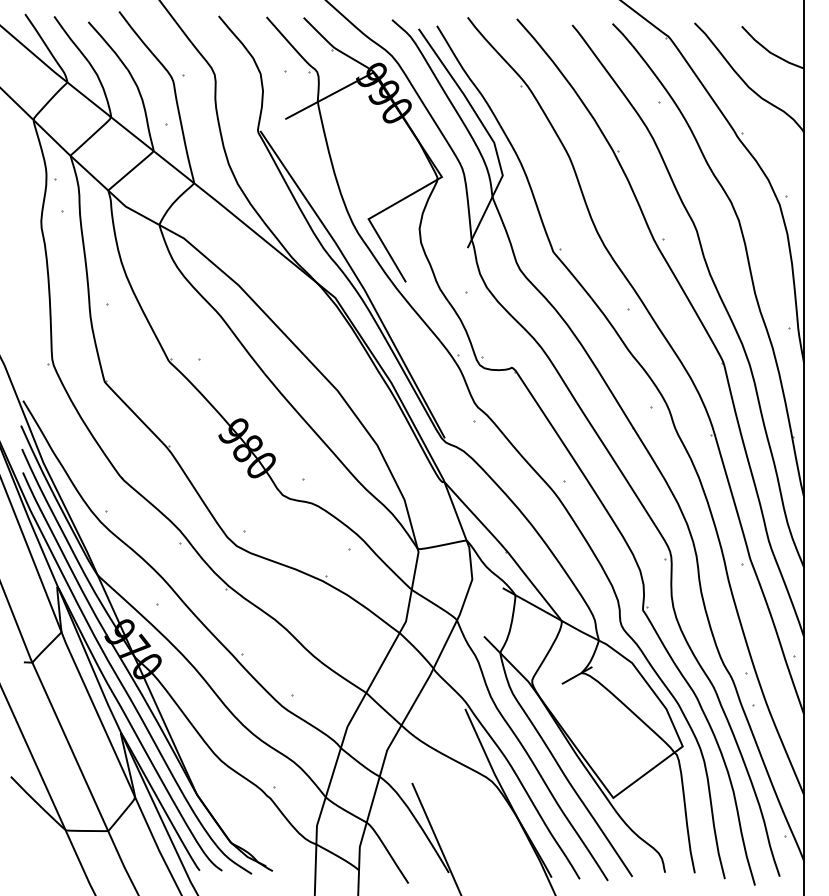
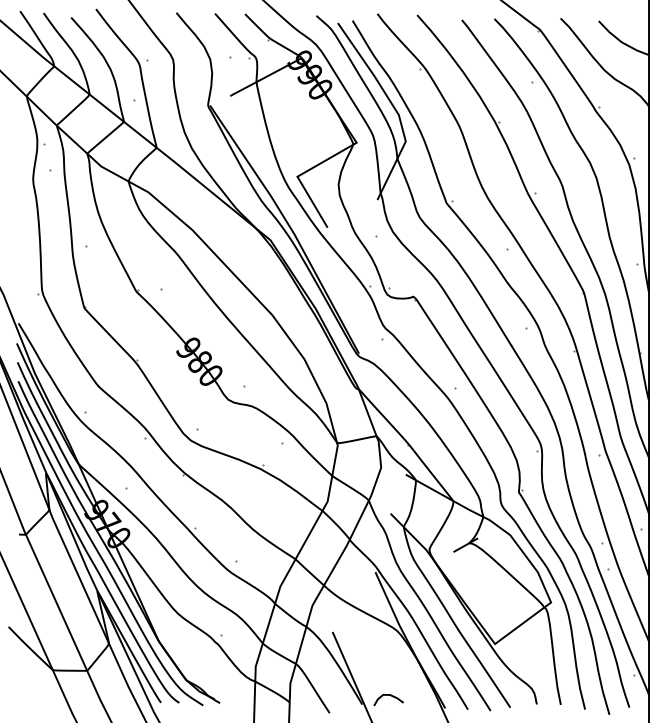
curve: (483, 862) -> (390, 696), added

